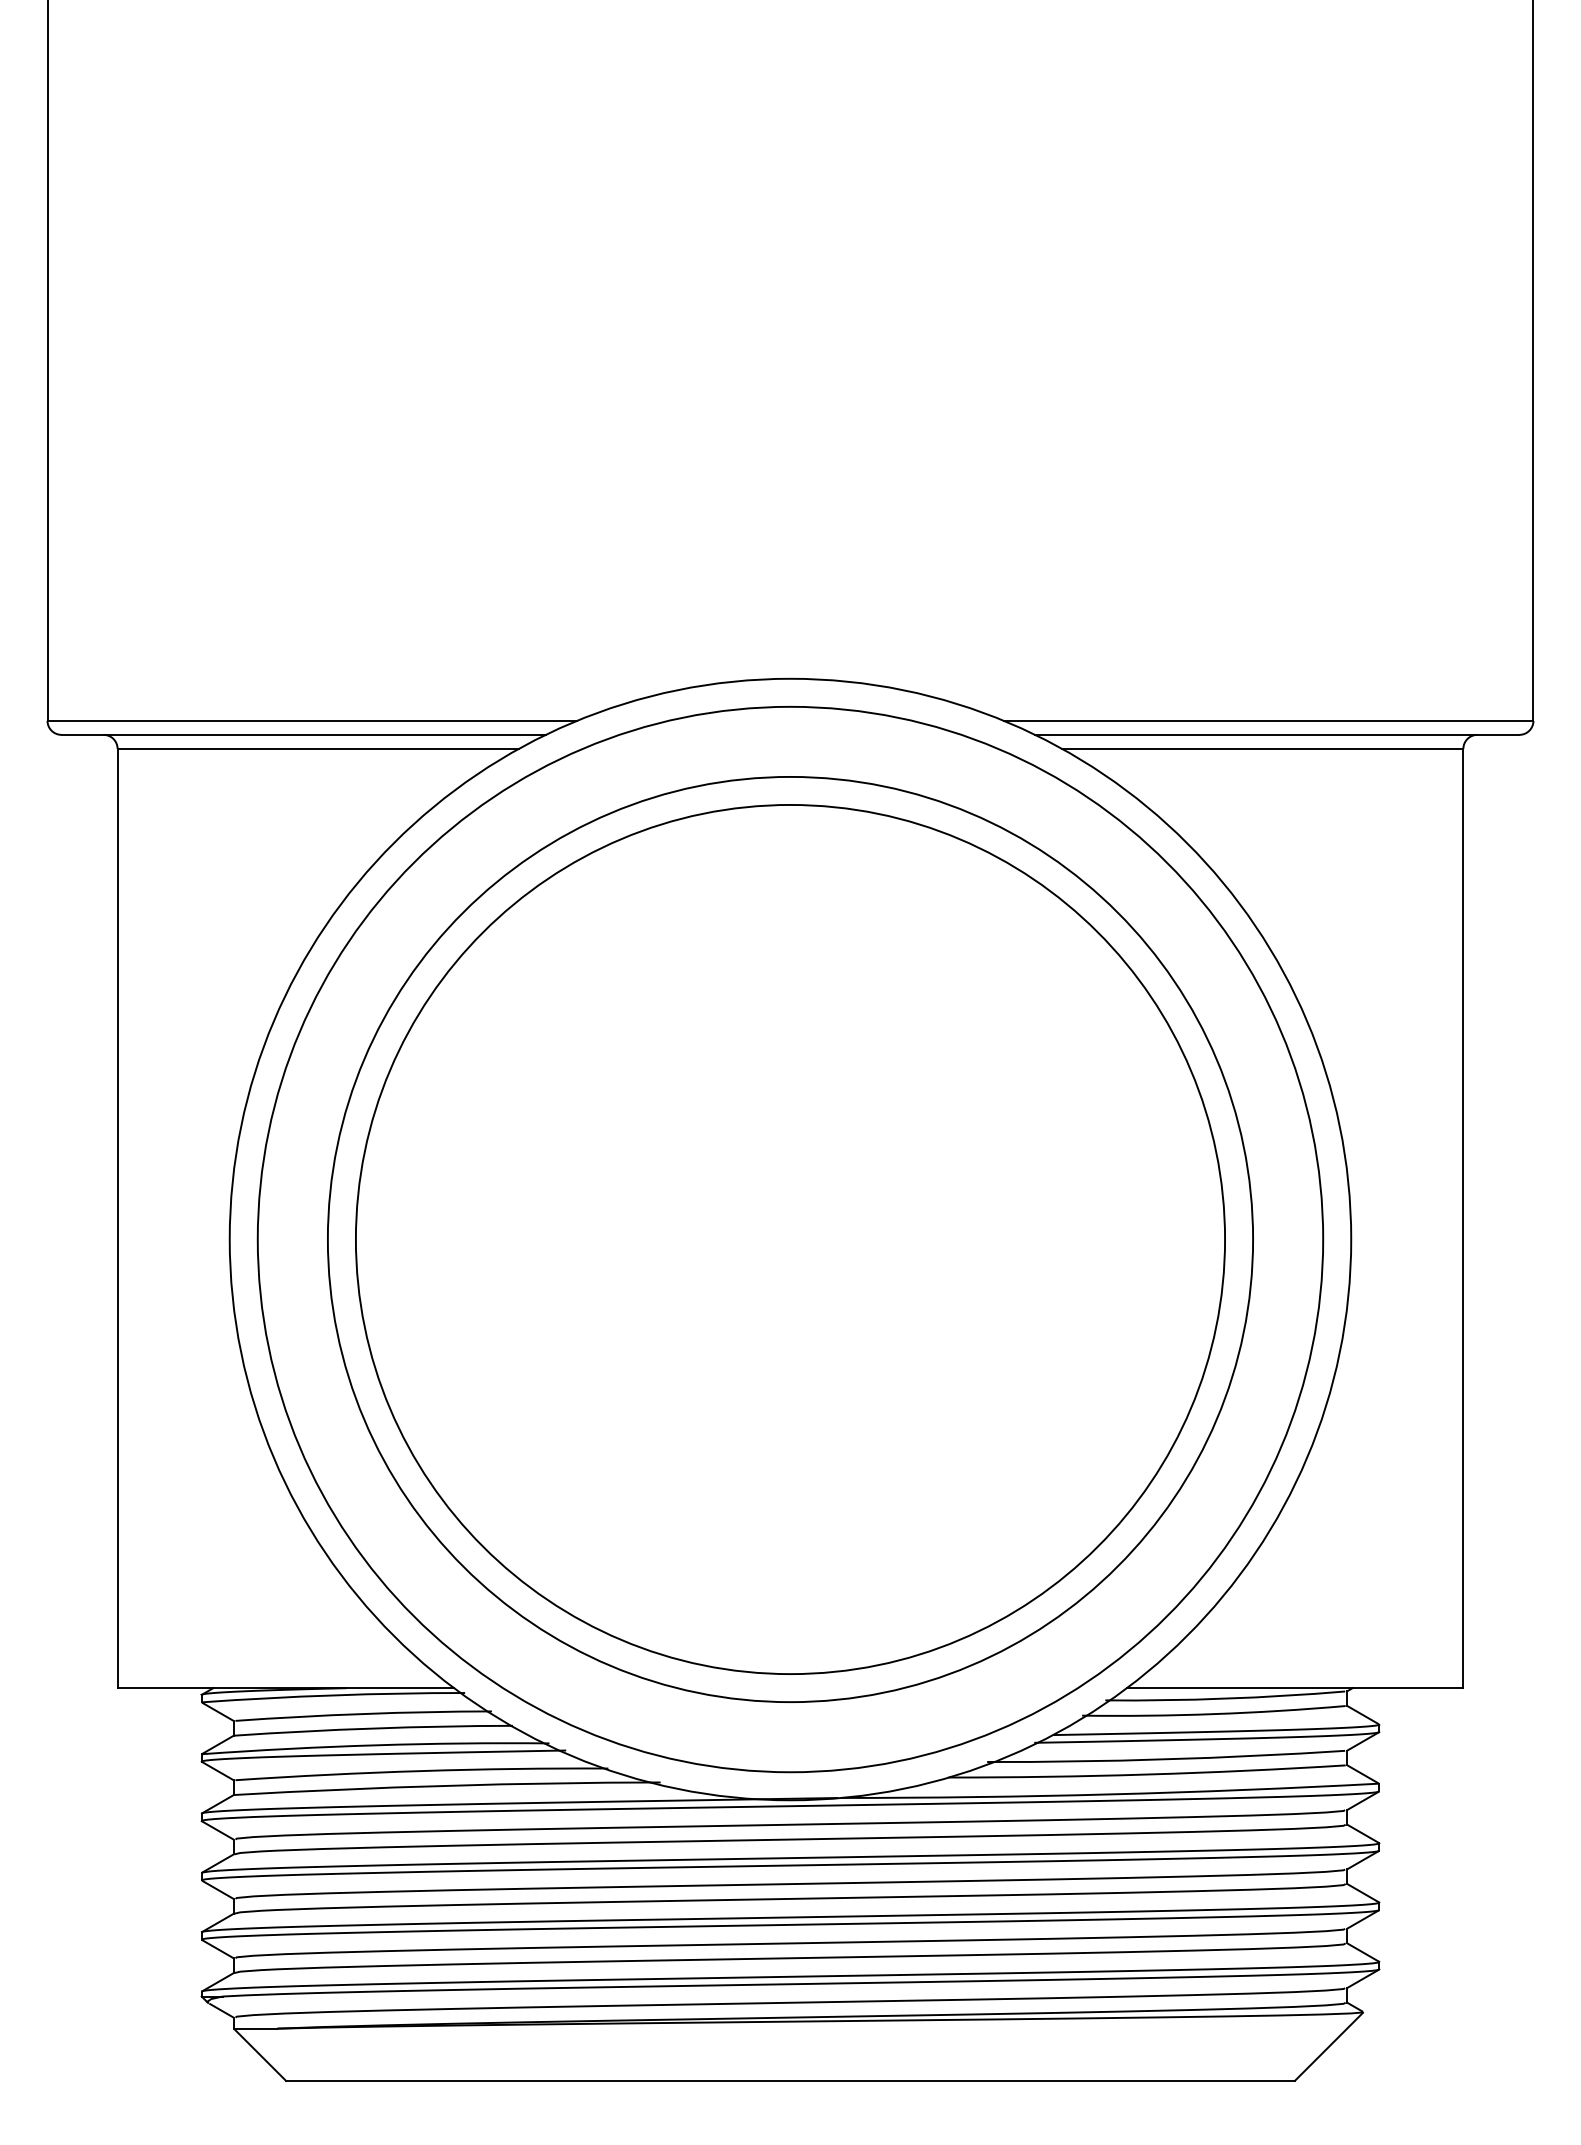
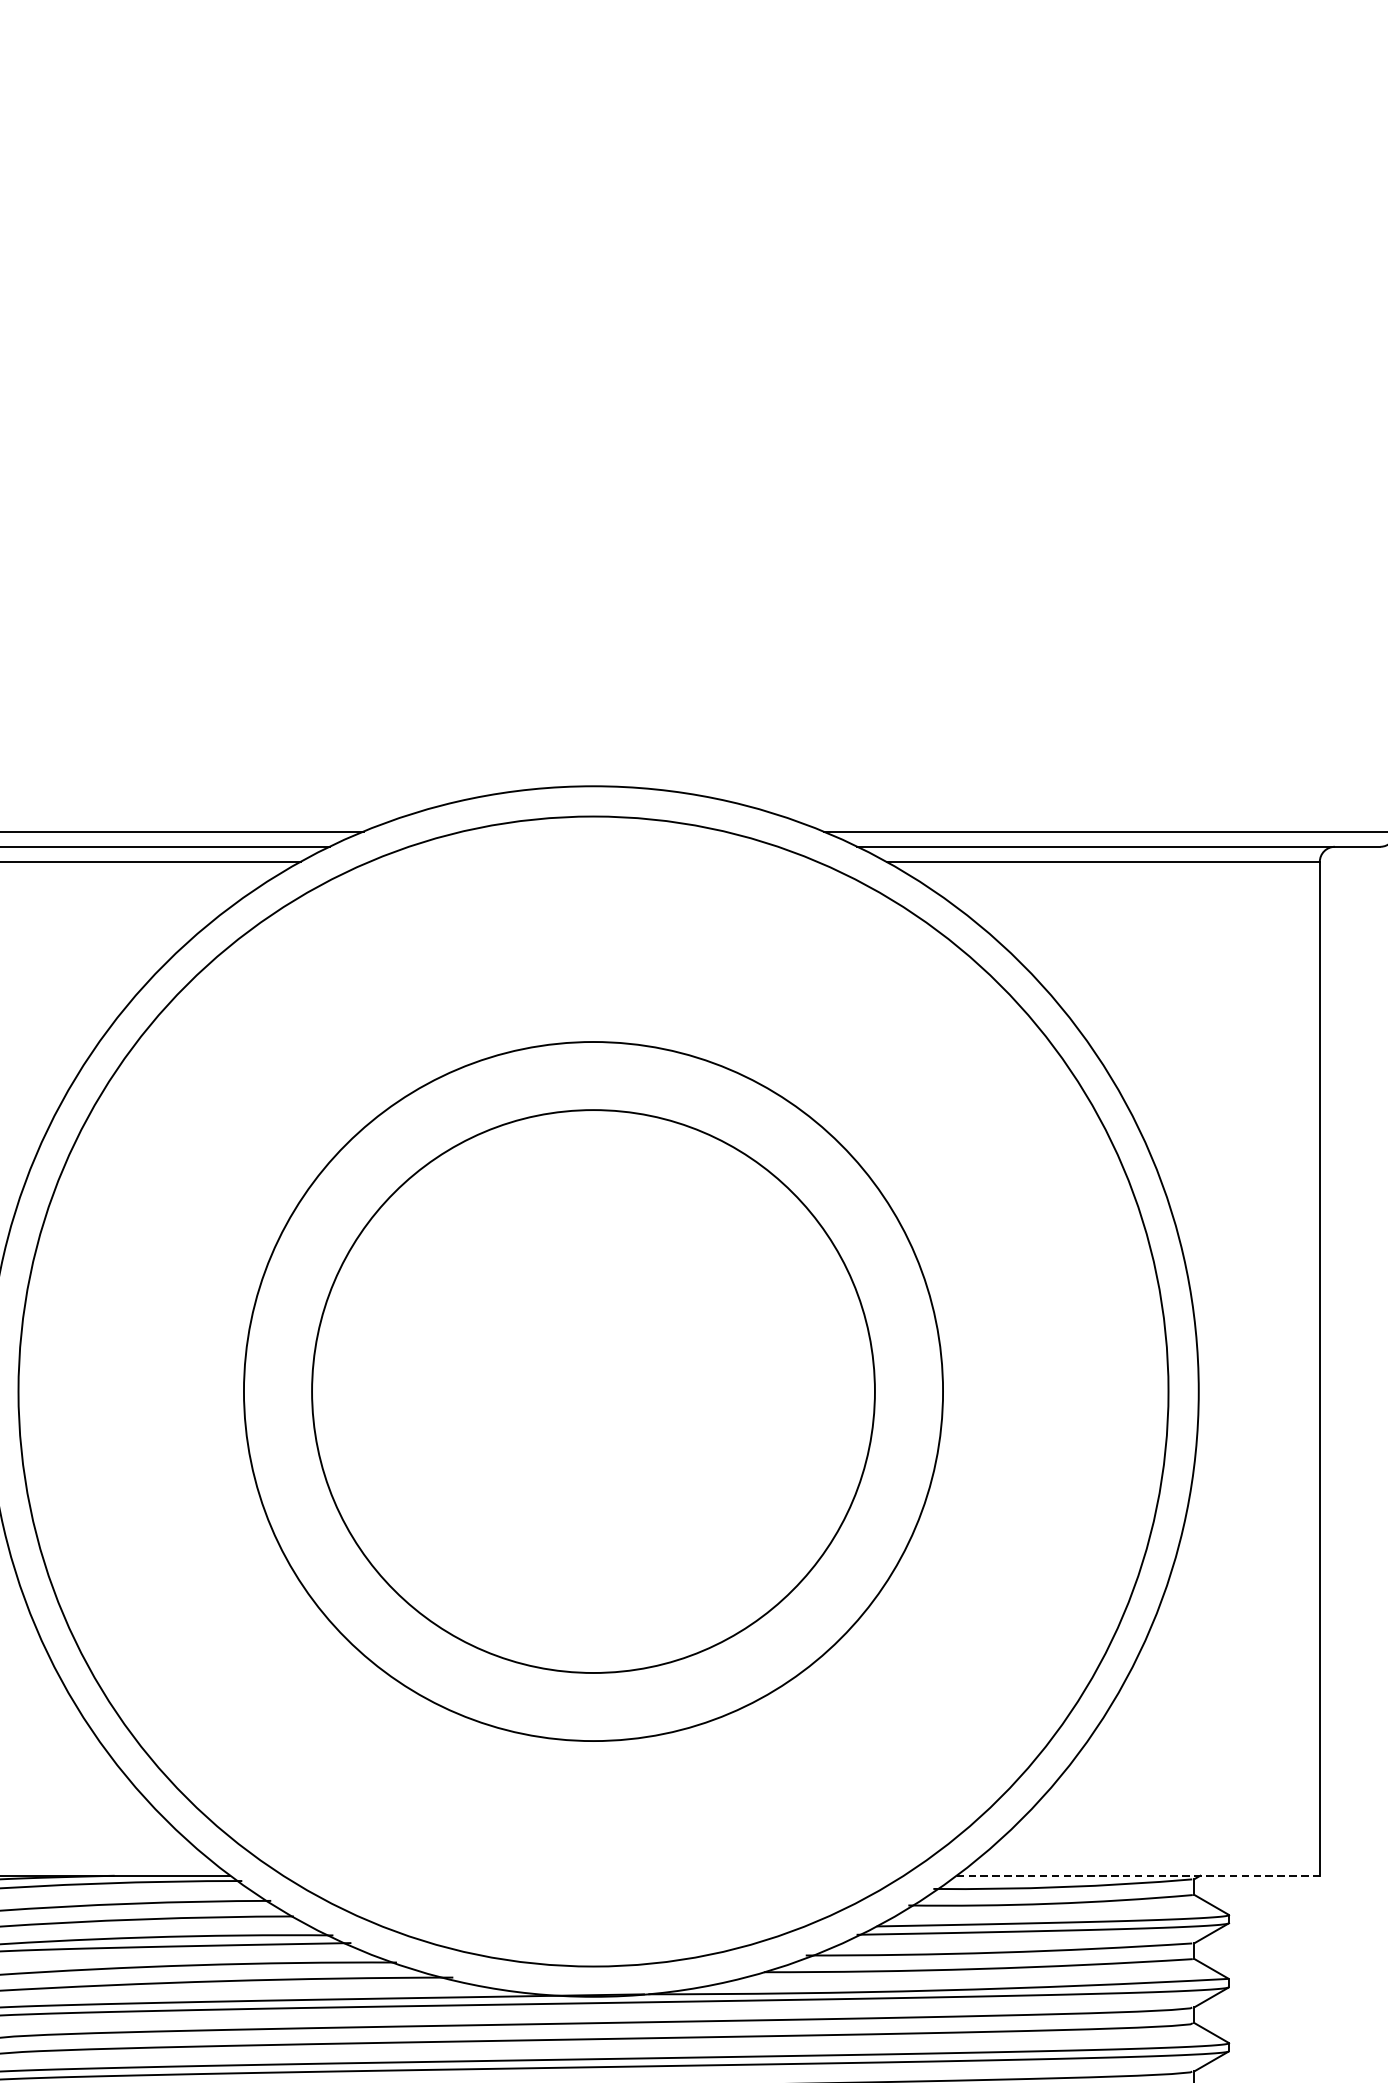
circle: (790, 1239) -> (593, 1391), size x0.6
circle: (790, 1239) -> (593, 1391), size x0.7
line: (1295, 1688) -> (1138, 1876), solid -> dashed

